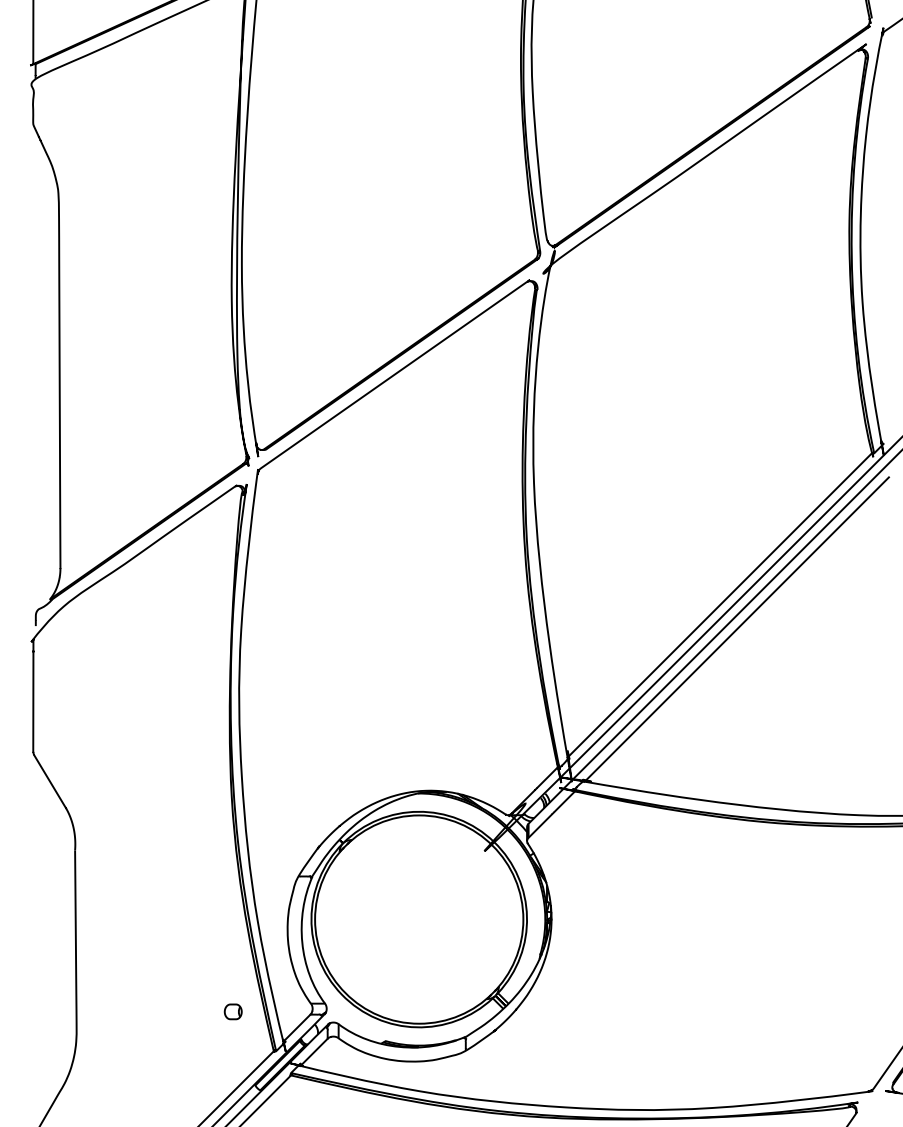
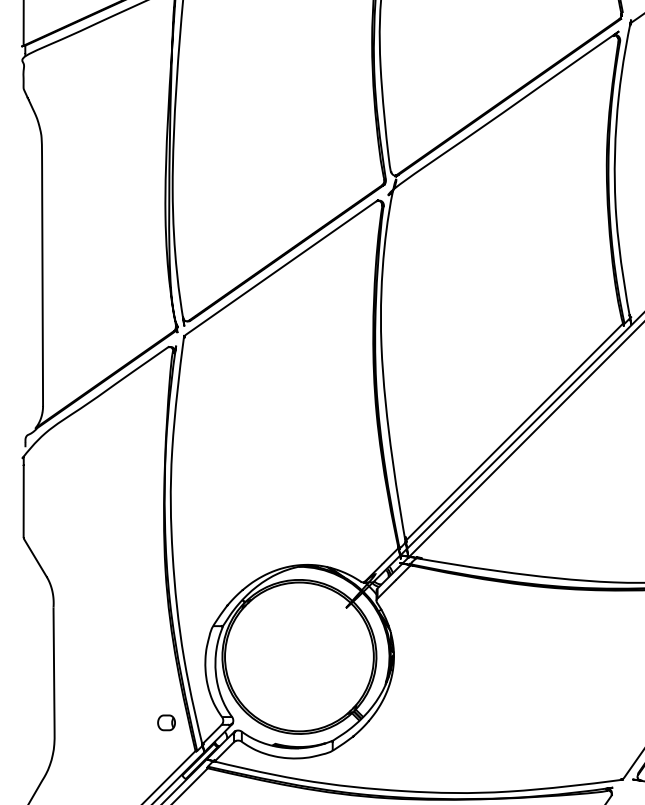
line: (736, 629) -> (526, 449), removed
part: (233, 1011) -> (166, 722), size x1.4

